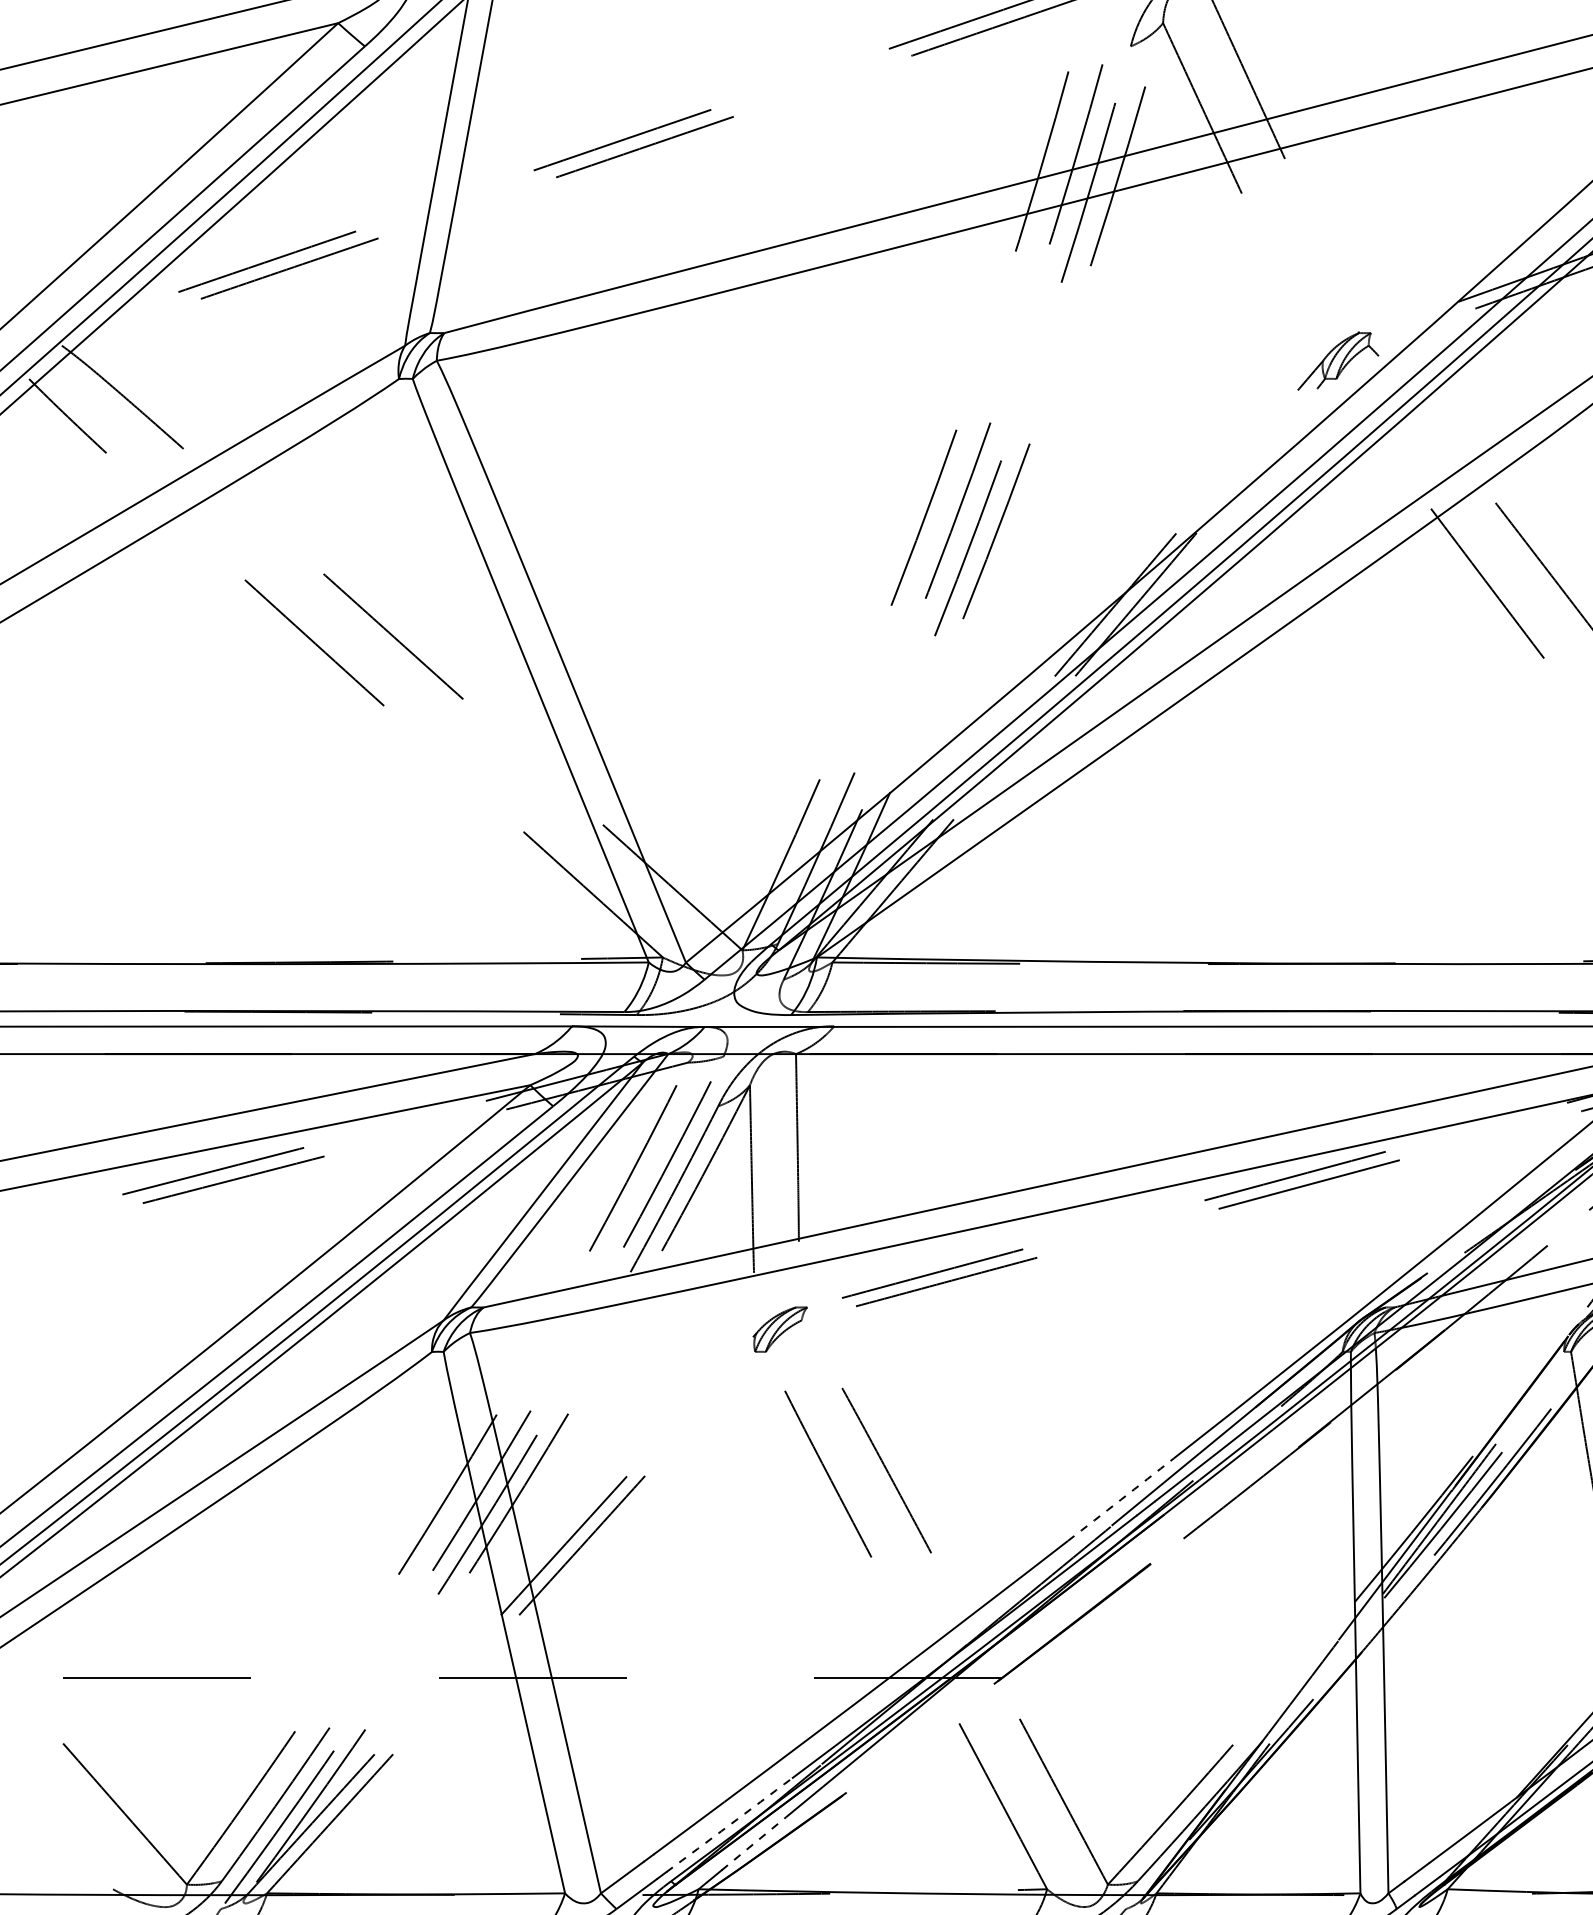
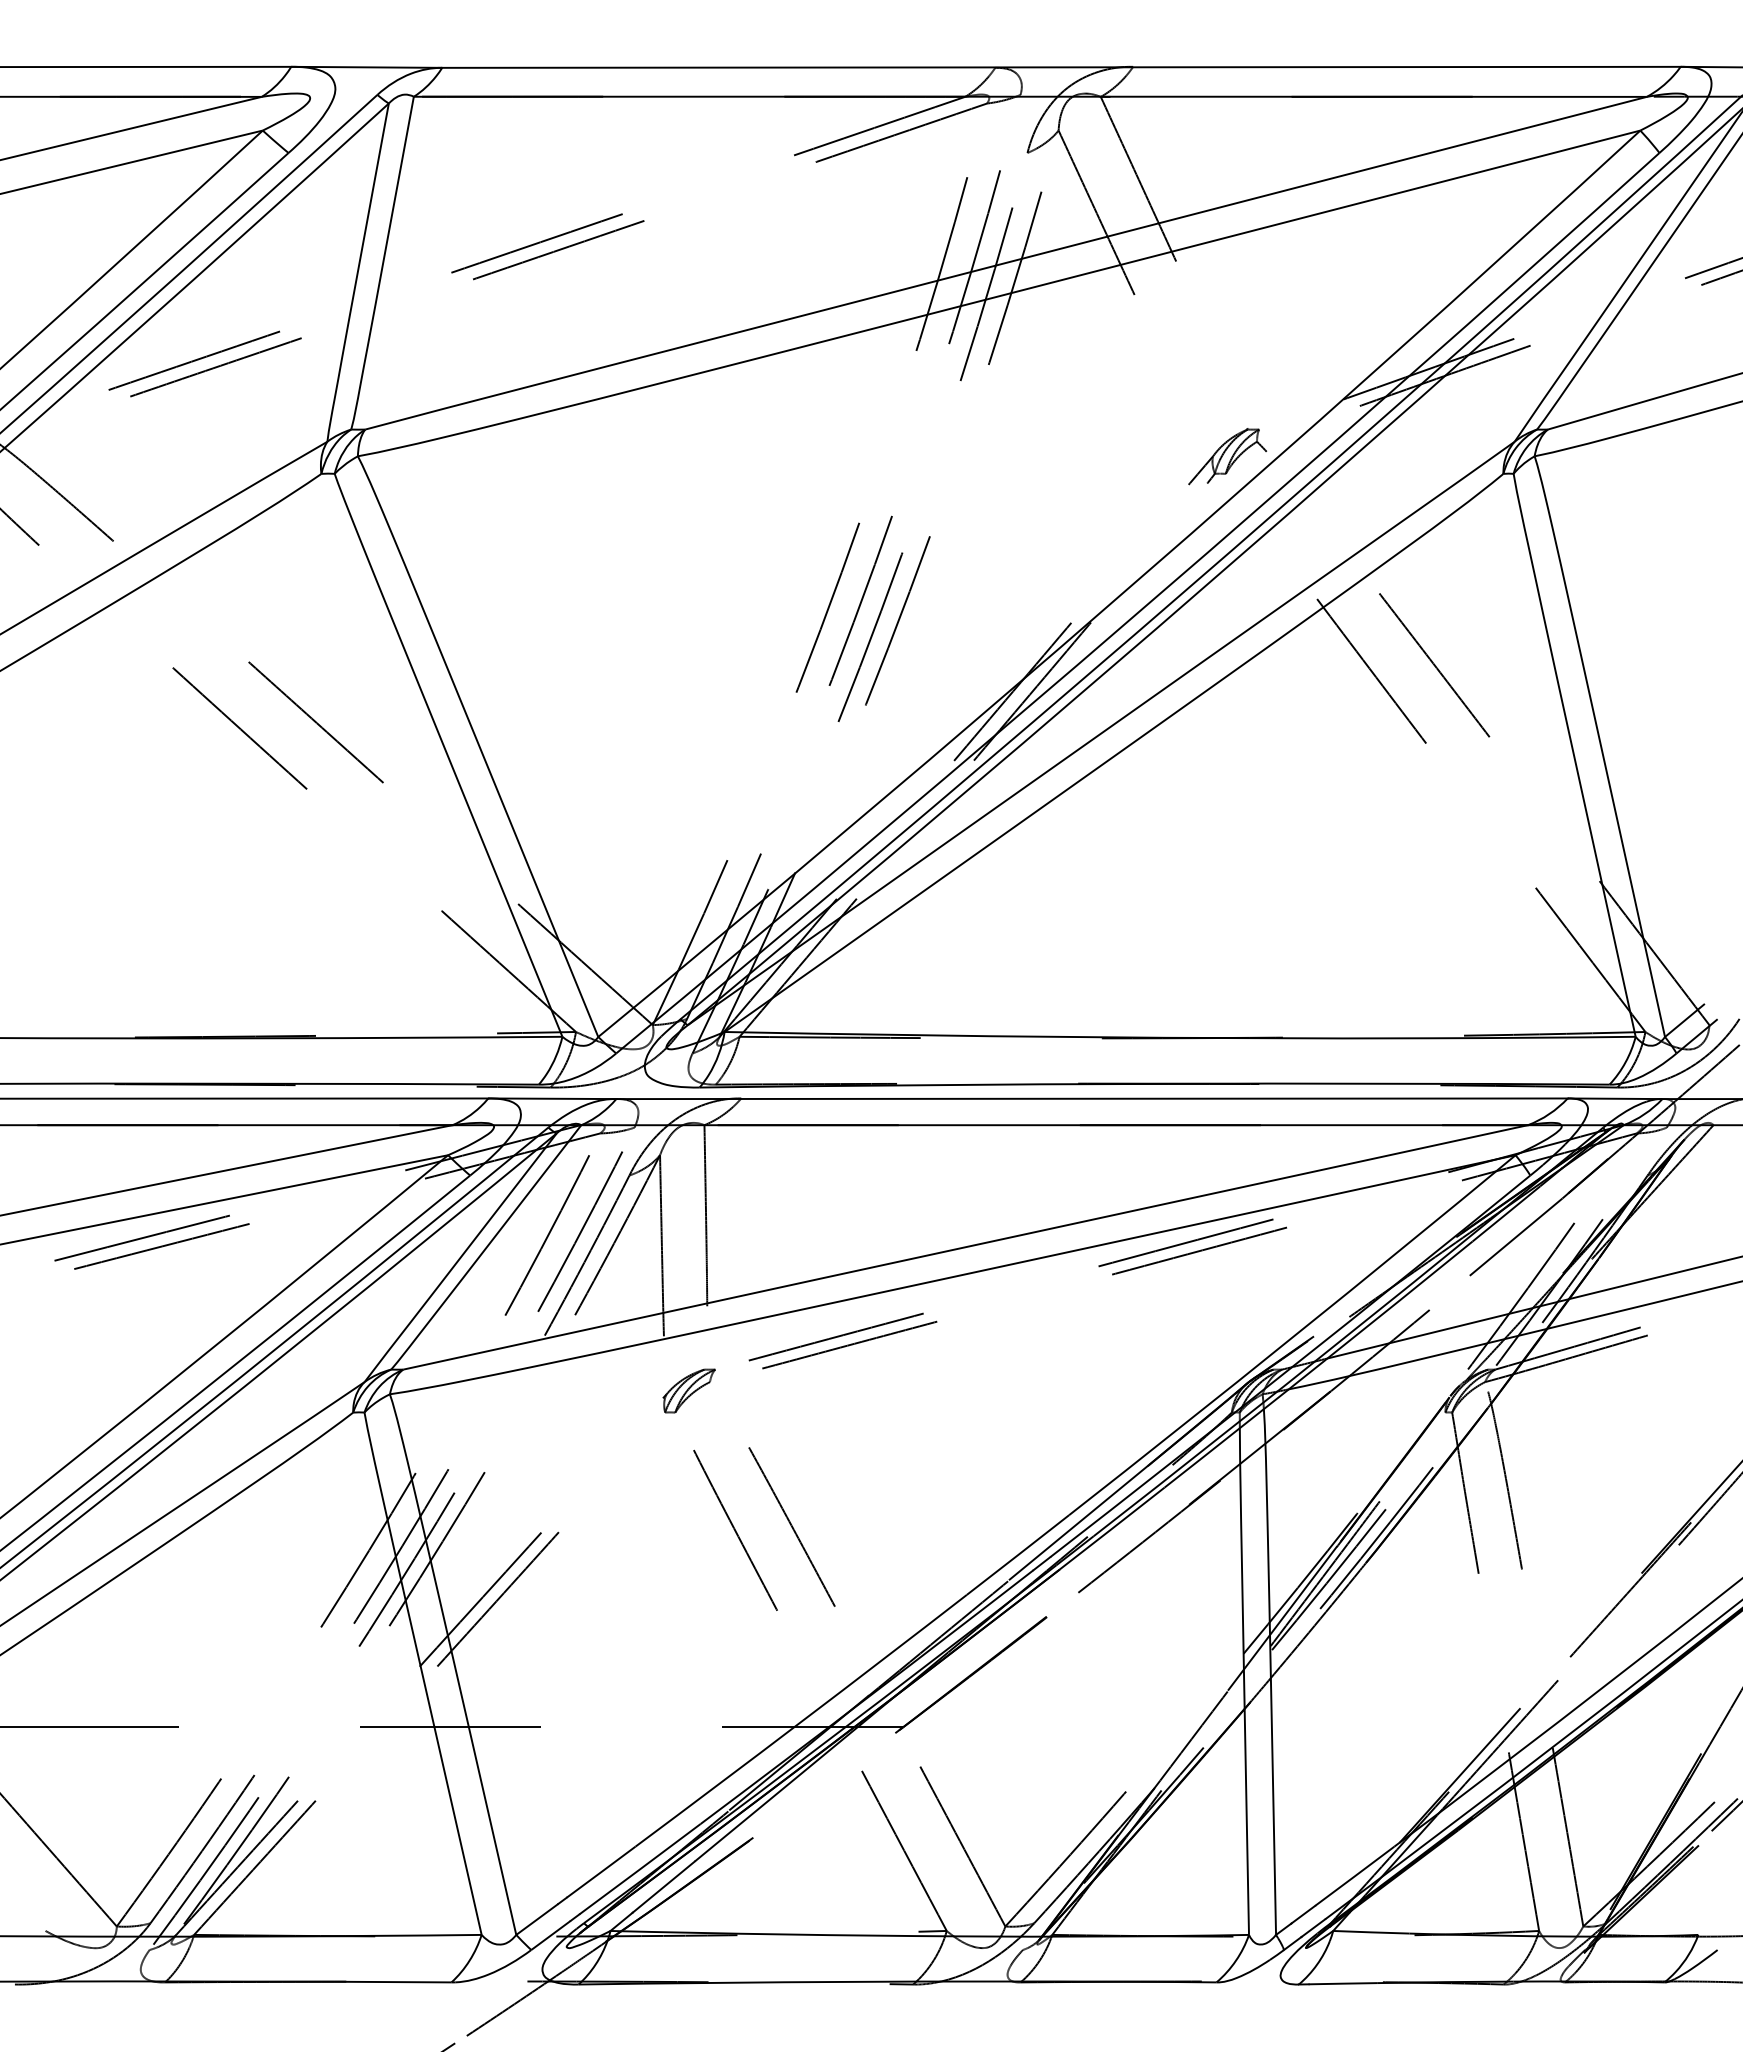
arc: (1121, 1500) -> (1018, 1555), dashed -> solid
arc: (729, 1825) -> (640, 1869), dashed -> solid
line: (754, 1843) -> (664, 1886), dashed -> solid

